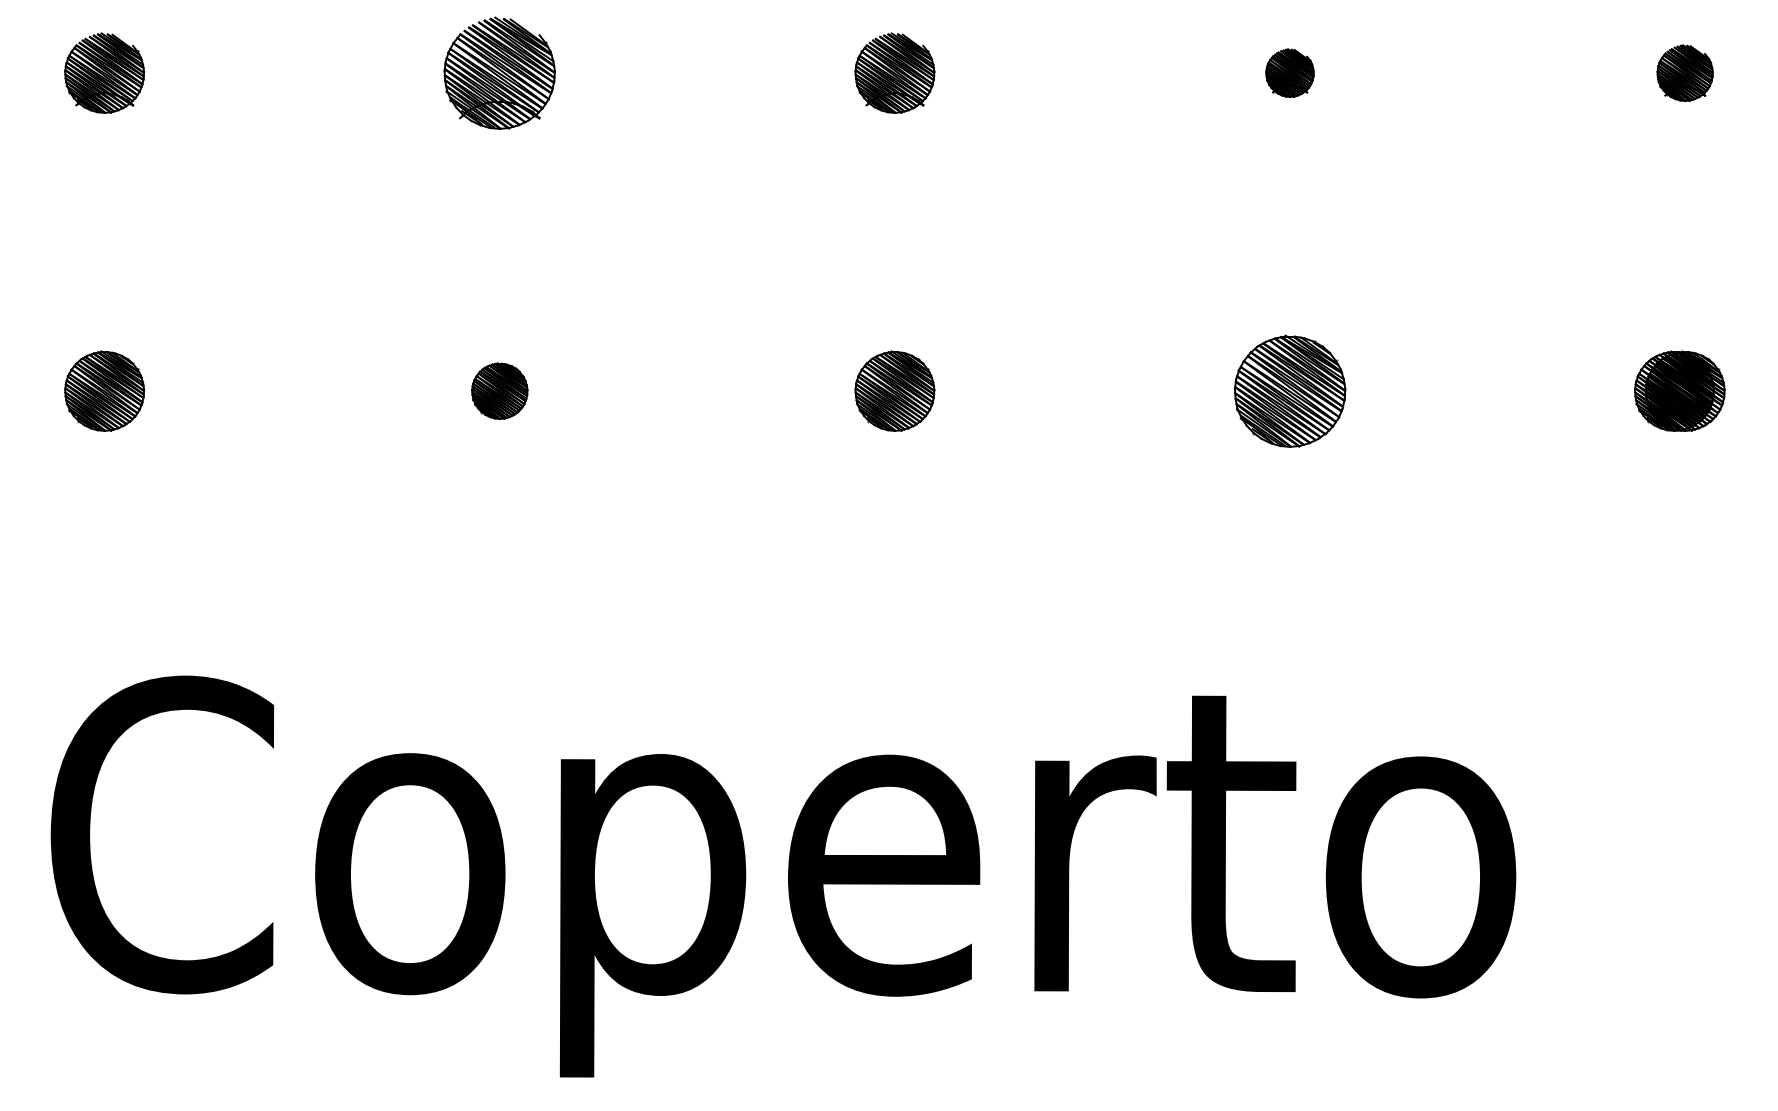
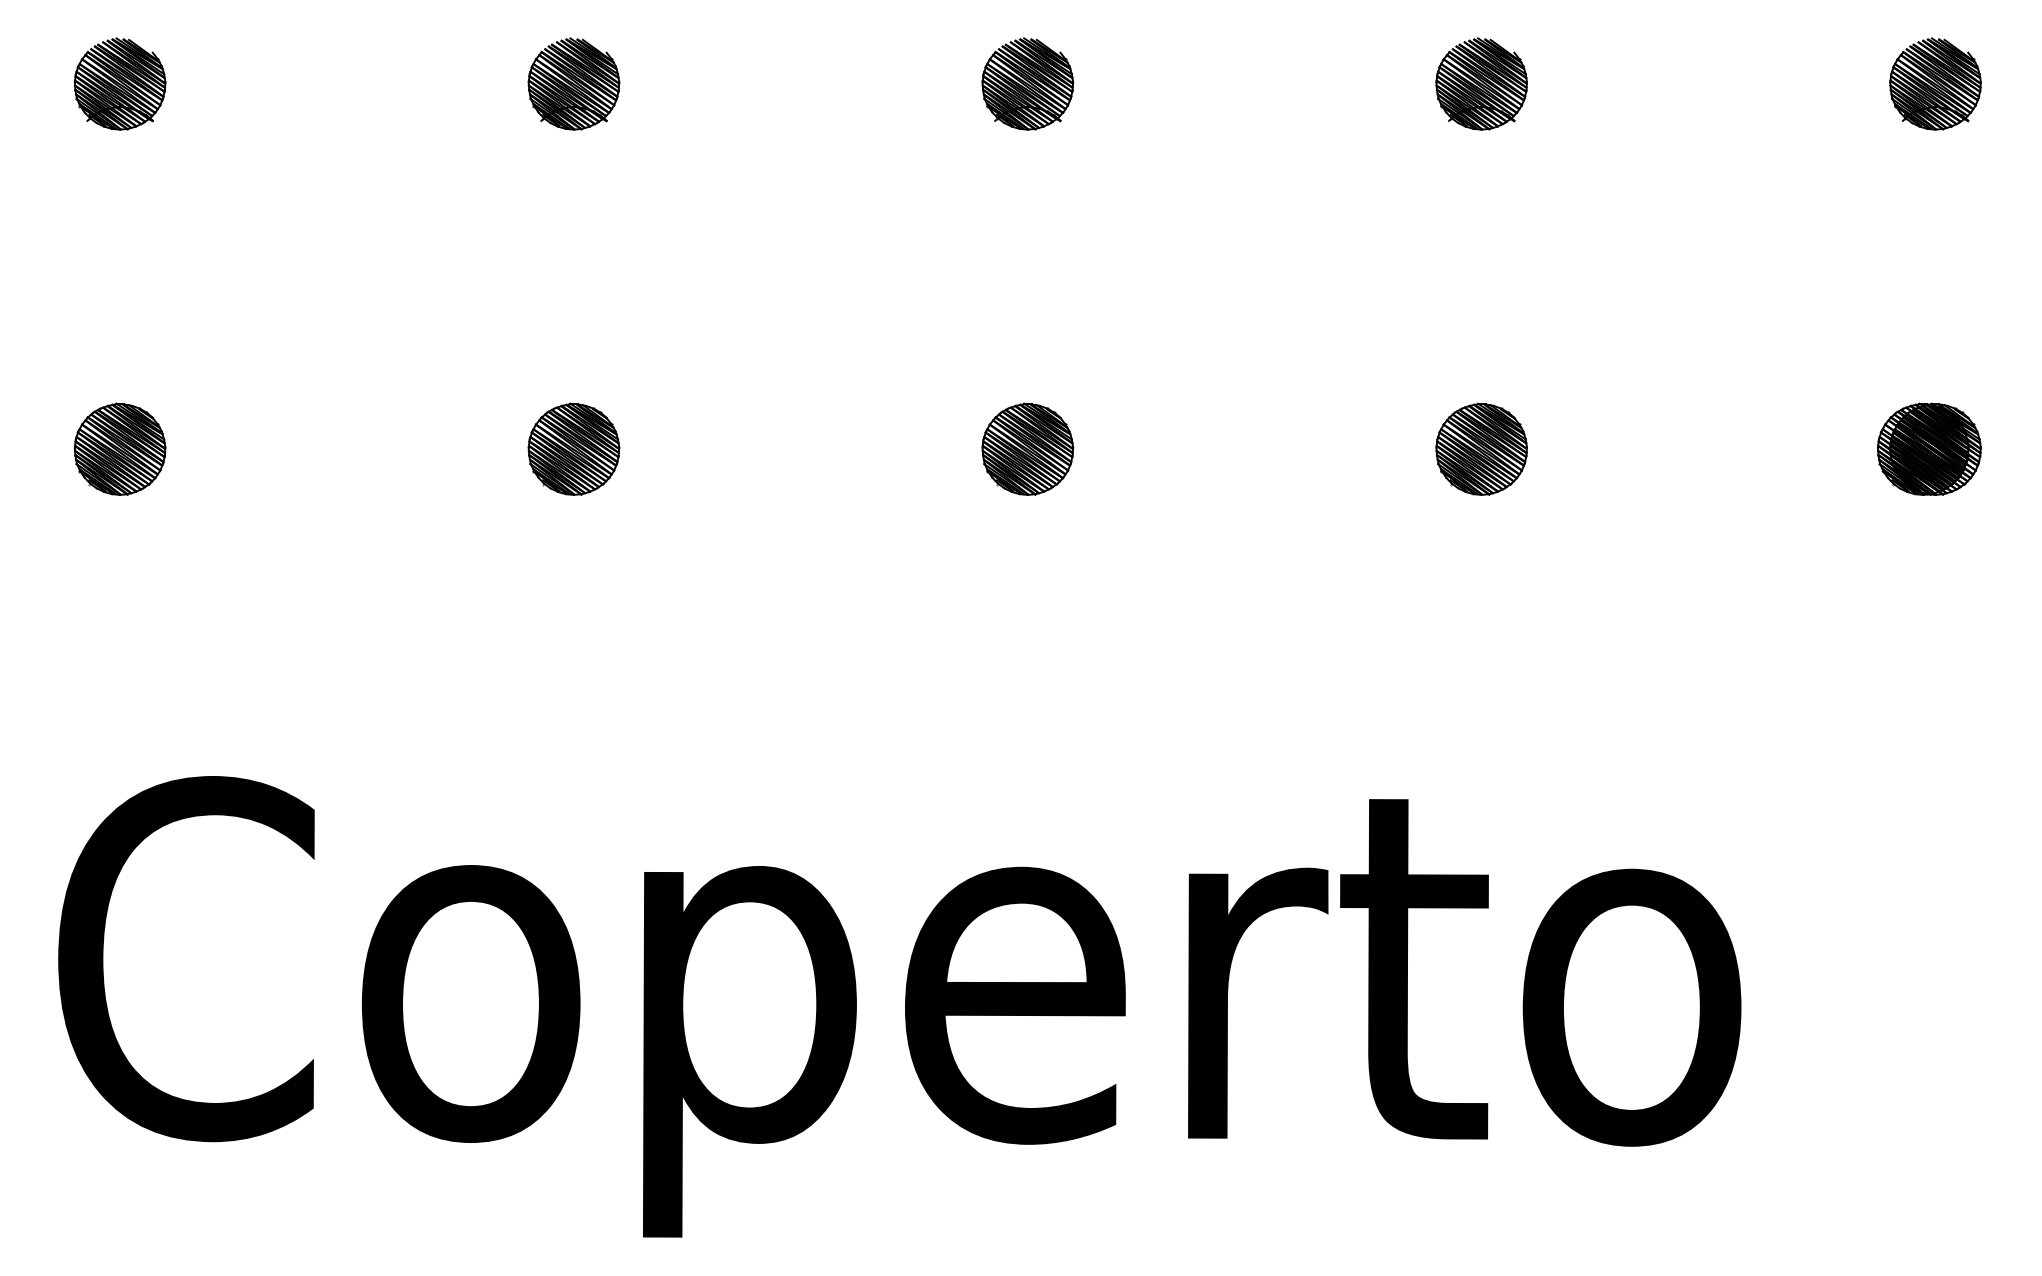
part: (499, 72) -> (573, 83), size x0.71
part: (1289, 72) -> (1481, 83), size x1.67
part: (1684, 72) -> (1934, 83), size x1.43
part: (499, 390) -> (573, 448), size x1.43
part: (1289, 390) -> (1481, 448), size x0.71

